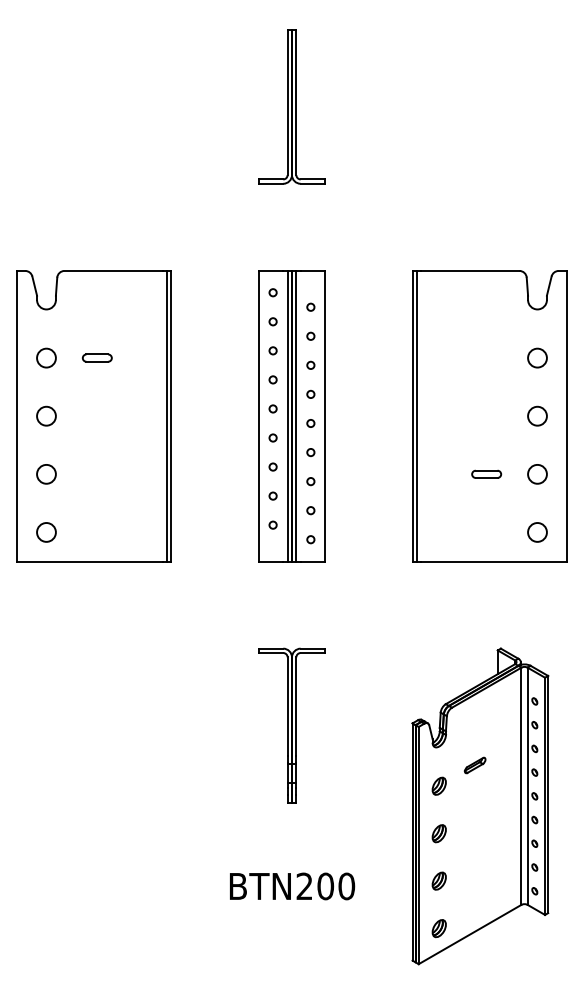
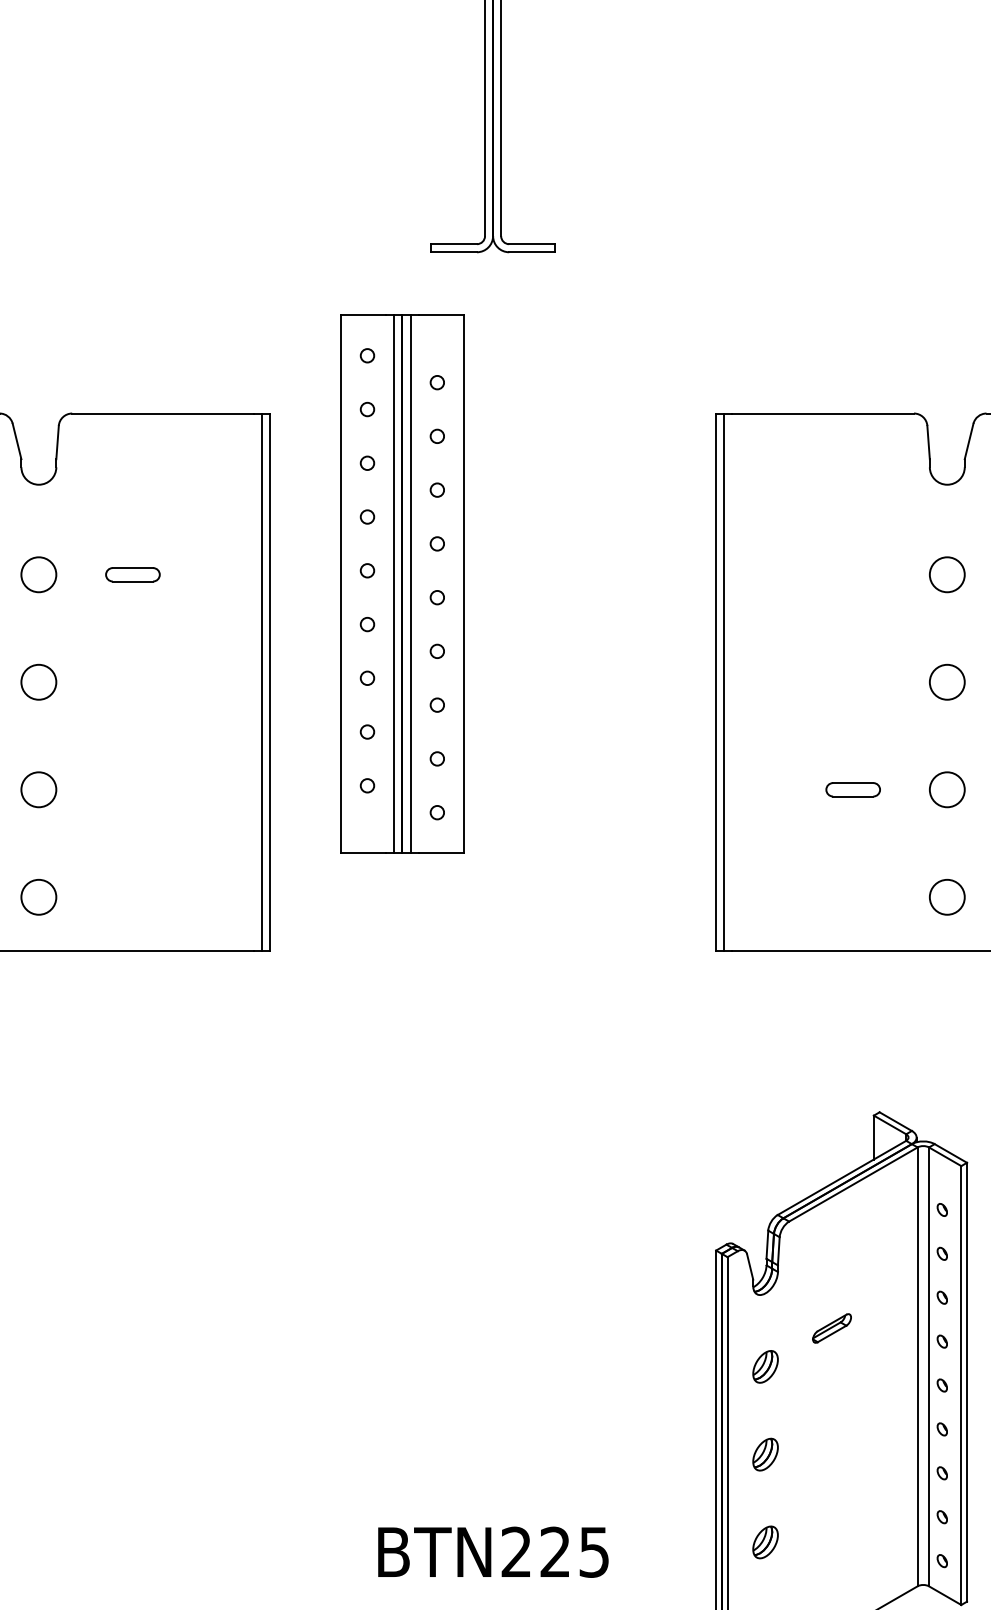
part: (291, 416) -> (401, 584), moved
part: (291, 725) -> (492, 1254), removed
text: (336, 886) -> (575, 1552), BTN200 -> BTN225

